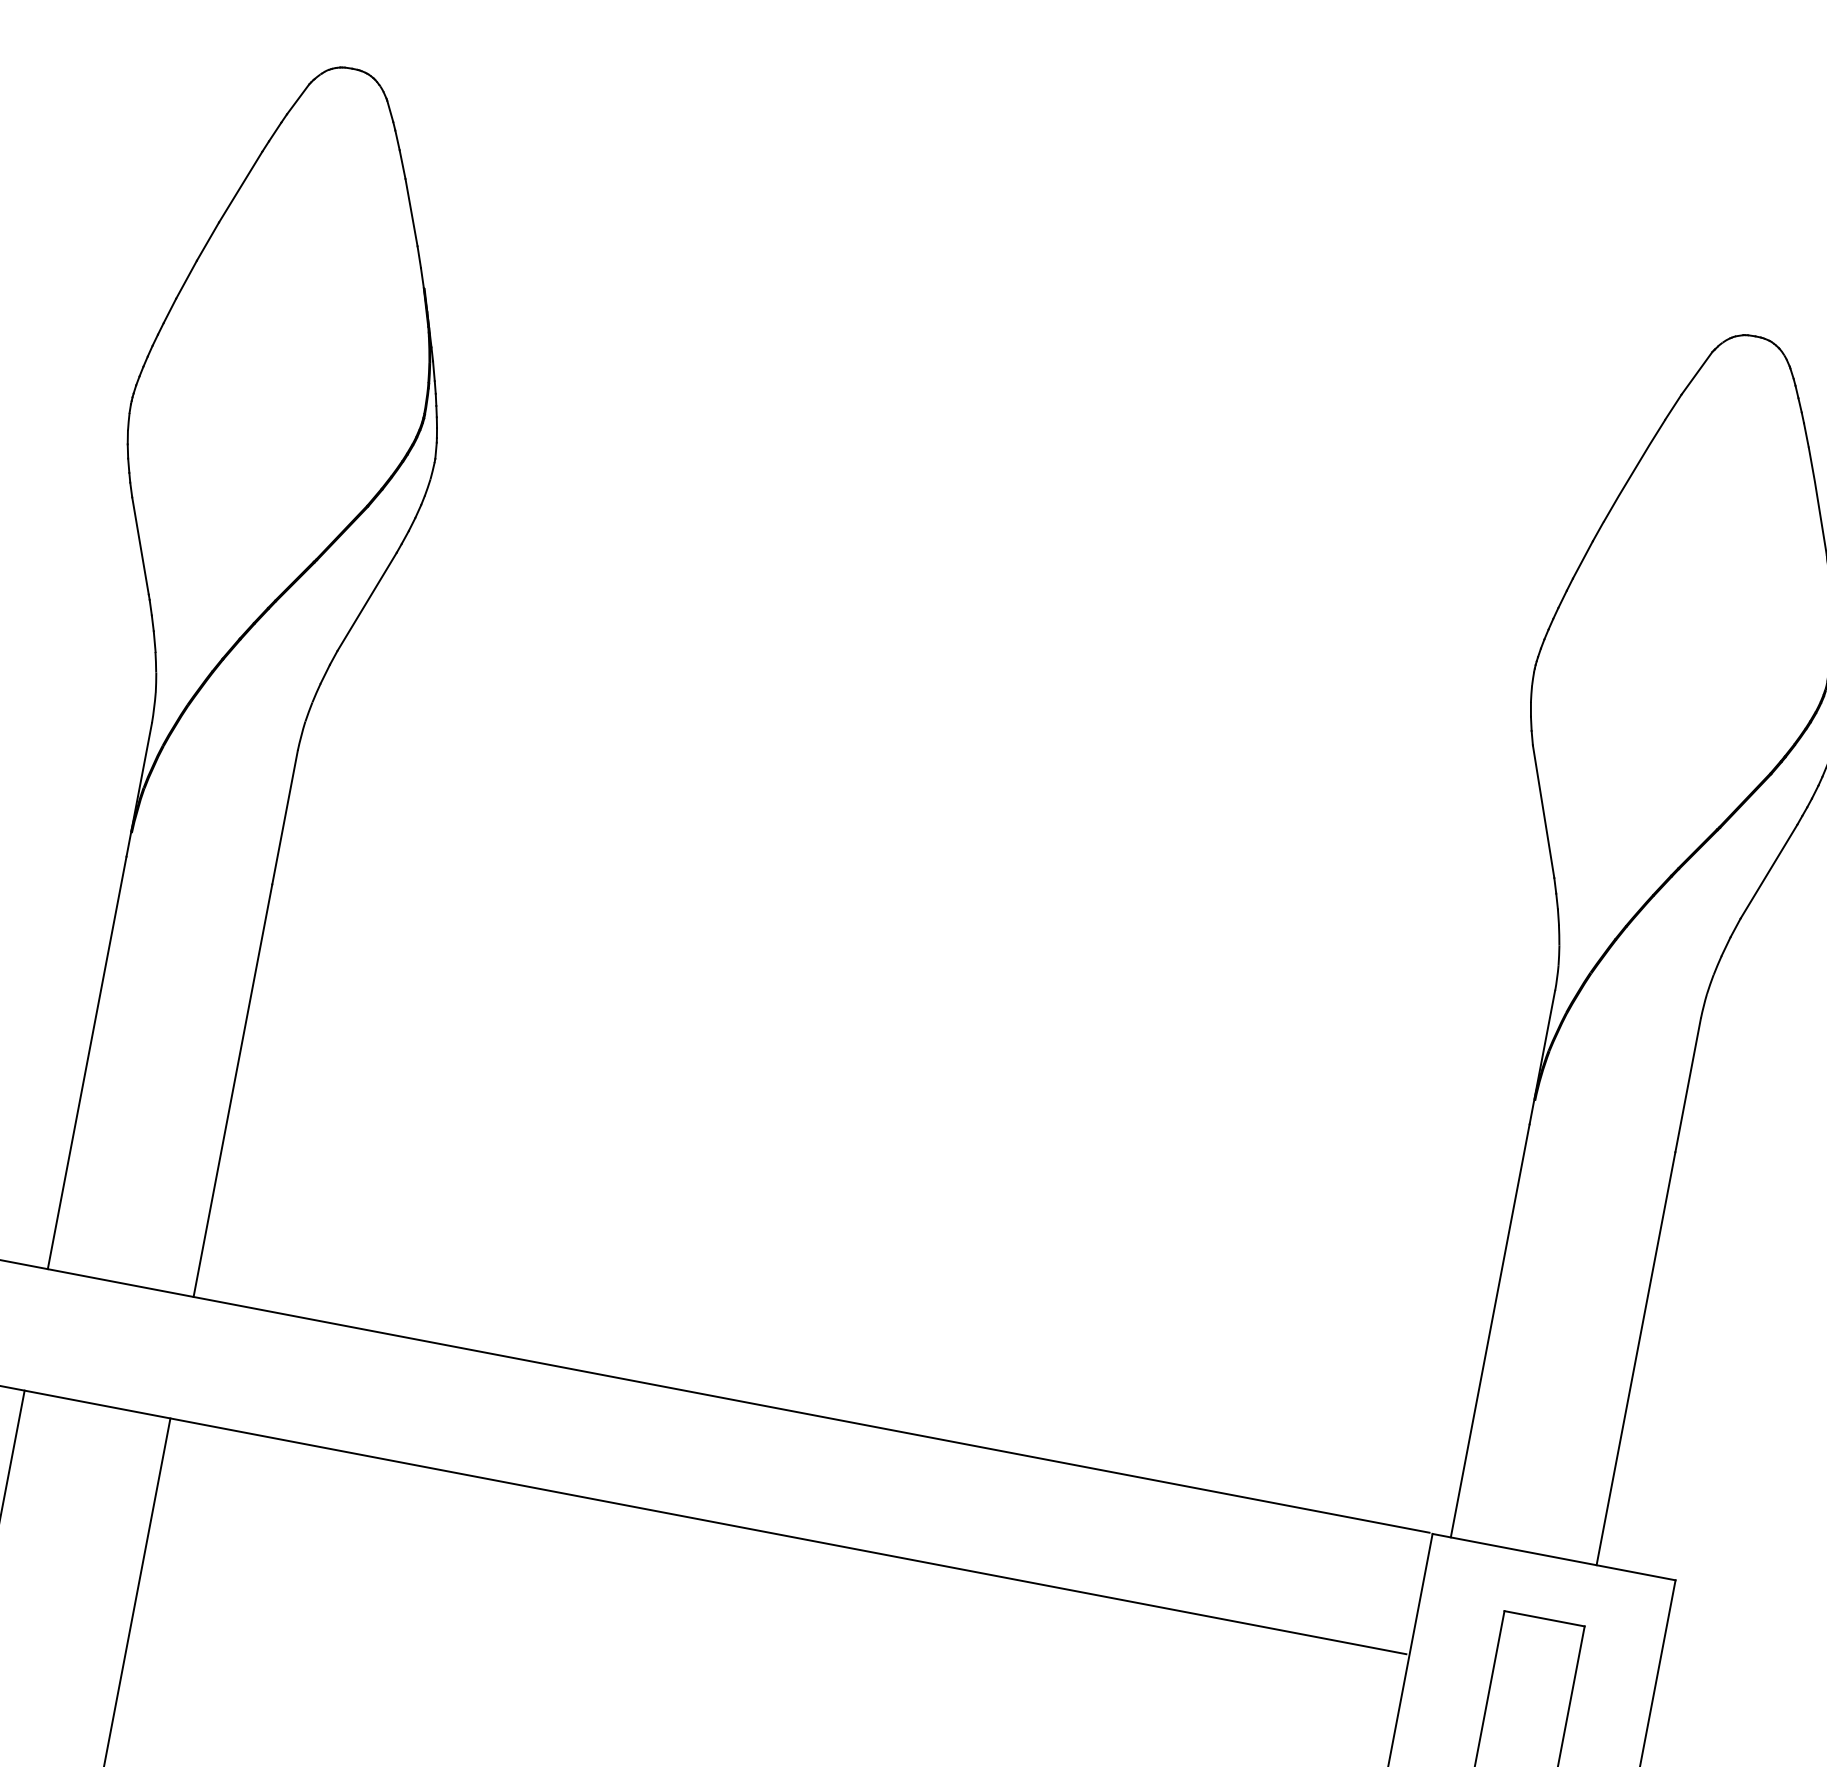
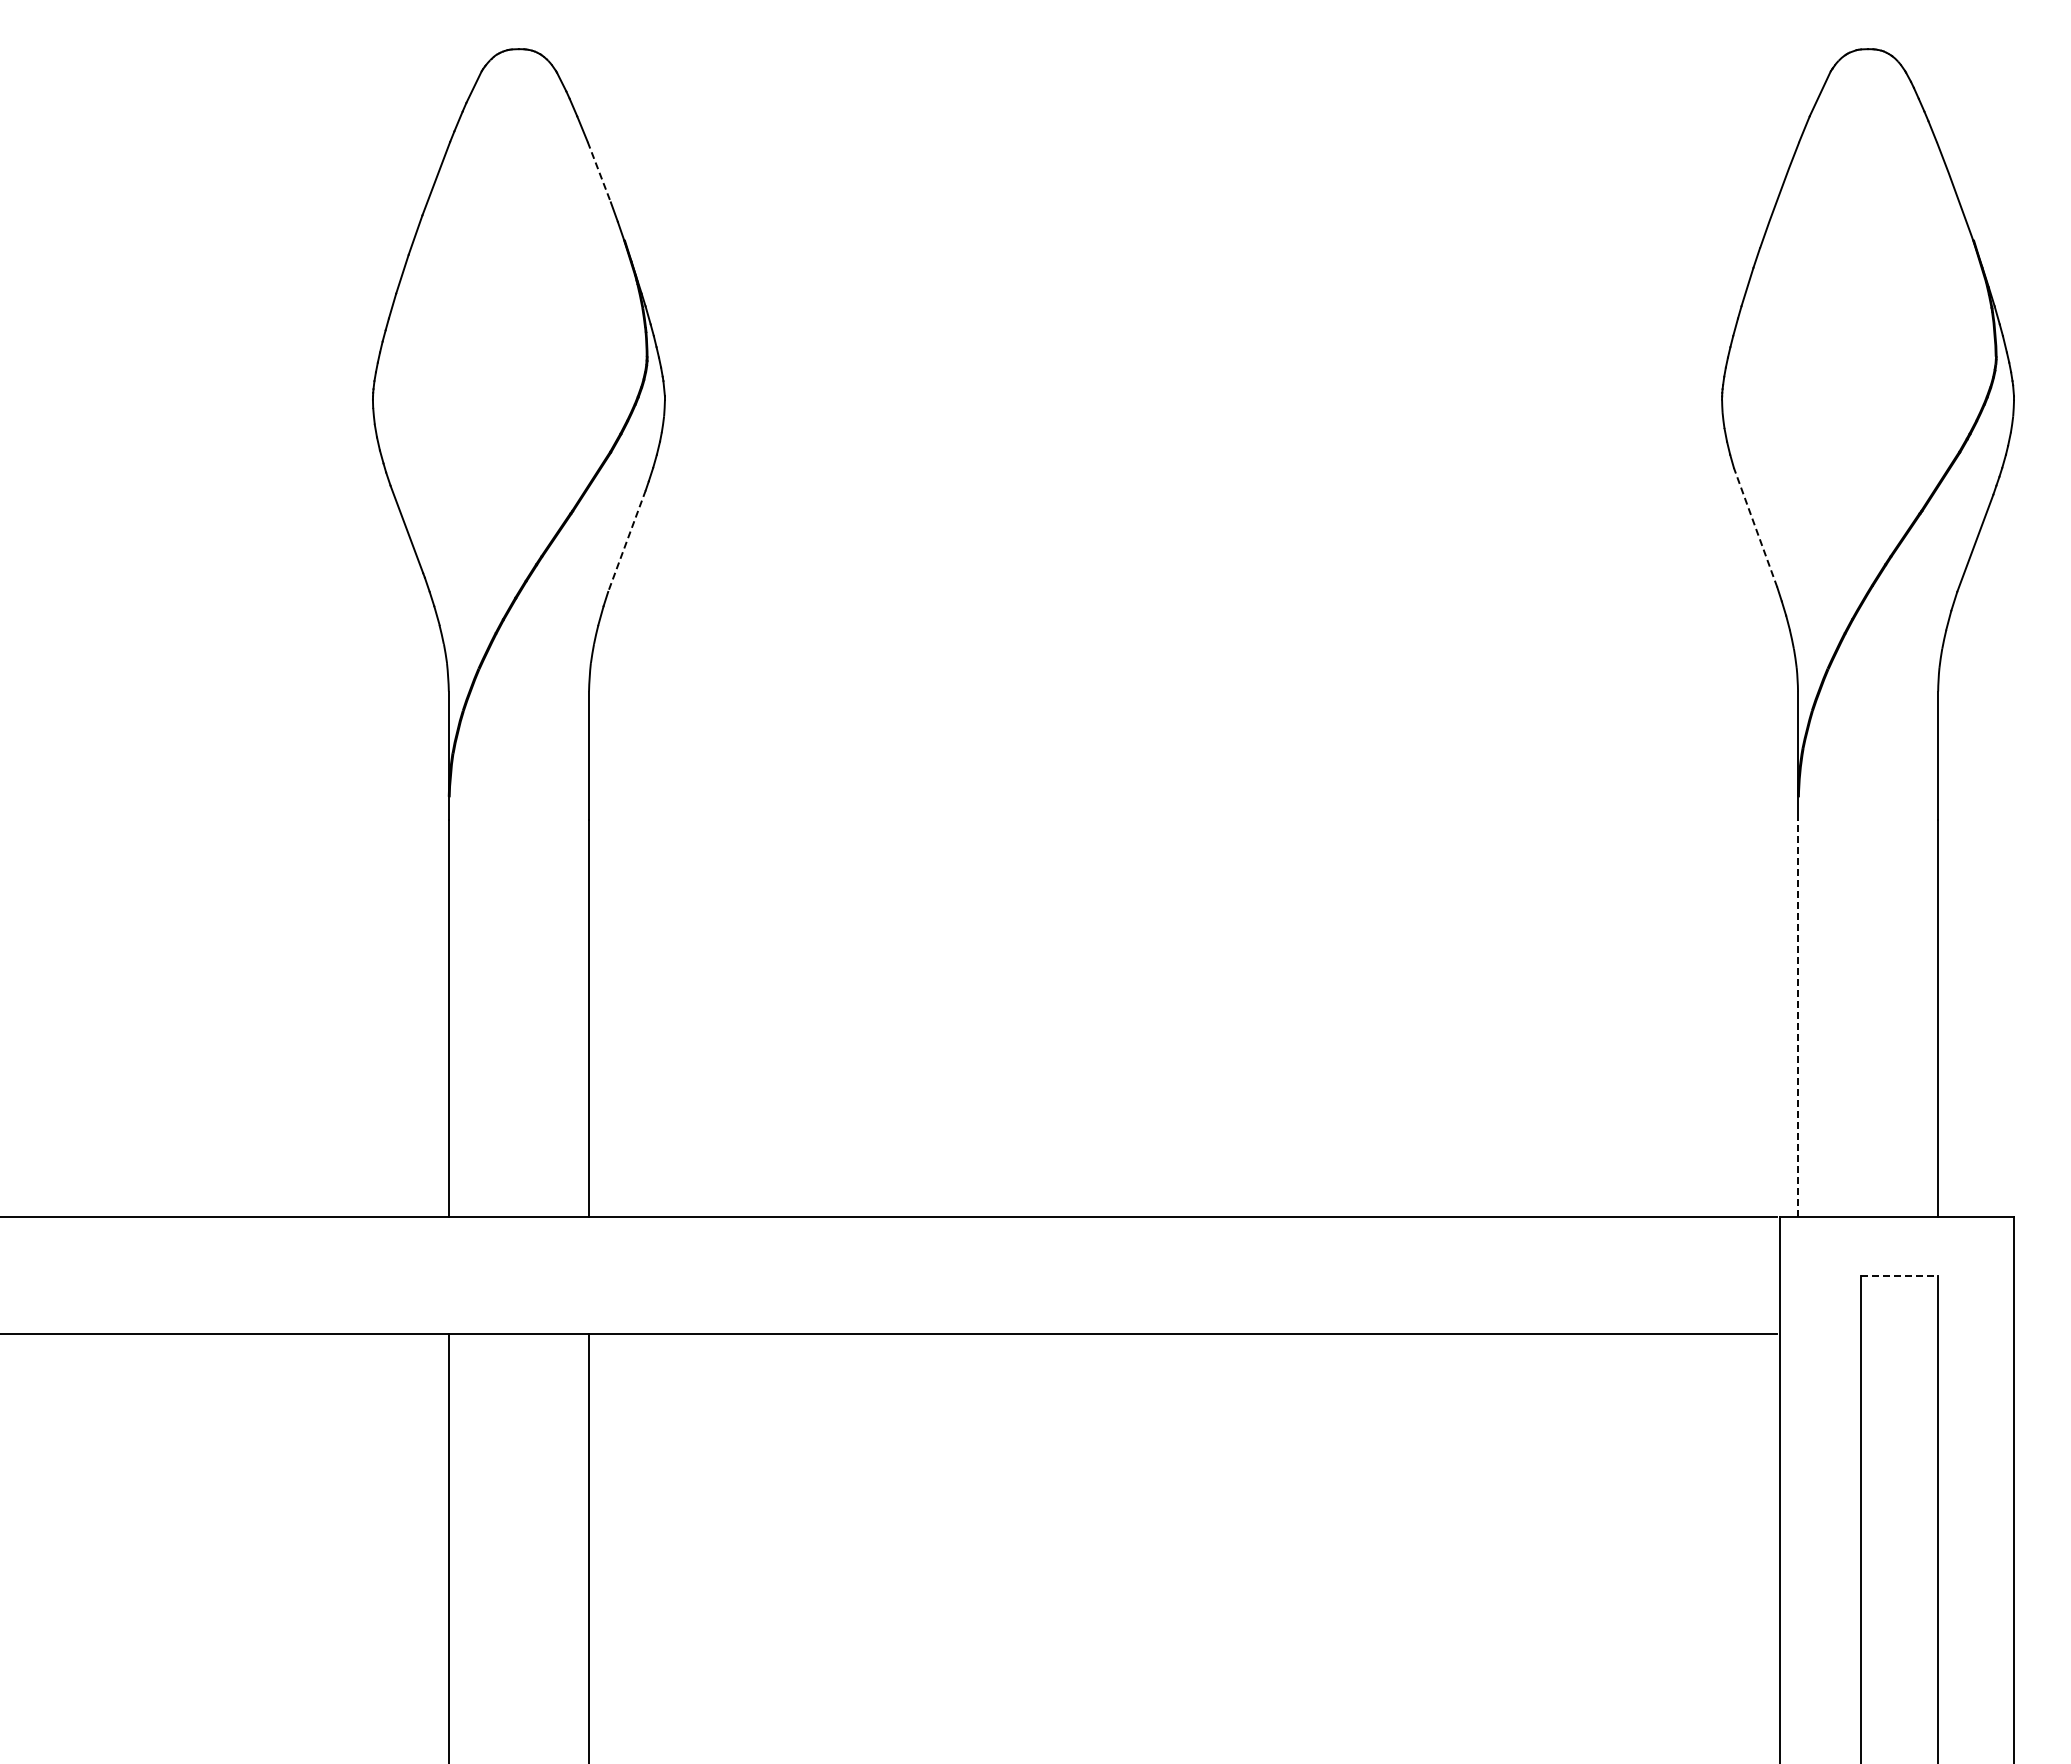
line: (411, 212) -> (599, 172), solid -> dashed
line: (366, 602) -> (626, 541), solid -> dashed
line: (1543, 811) -> (1755, 527), solid -> dashed
line: (1489, 1330) -> (1797, 1018), solid -> dashed
line: (1544, 1619) -> (1899, 1276), solid -> dashed

